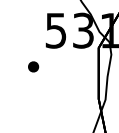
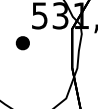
part: (33, 67) -> (22, 43), size x1.67

